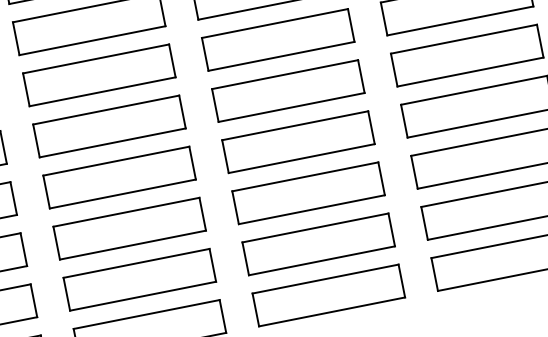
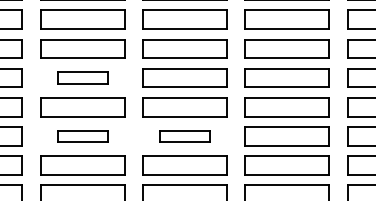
part: (108, 125) -> (82, 77), size x0.6
part: (307, 193) -> (184, 136), size x0.6
part: (129, 228) -> (82, 136), size x0.6

